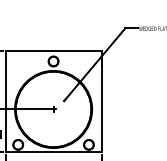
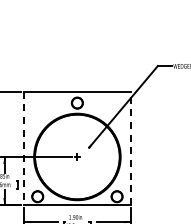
line: (5, 101) -> (23, 148), solid -> dashed
line: (101, 101) -> (131, 148), solid -> dashed

